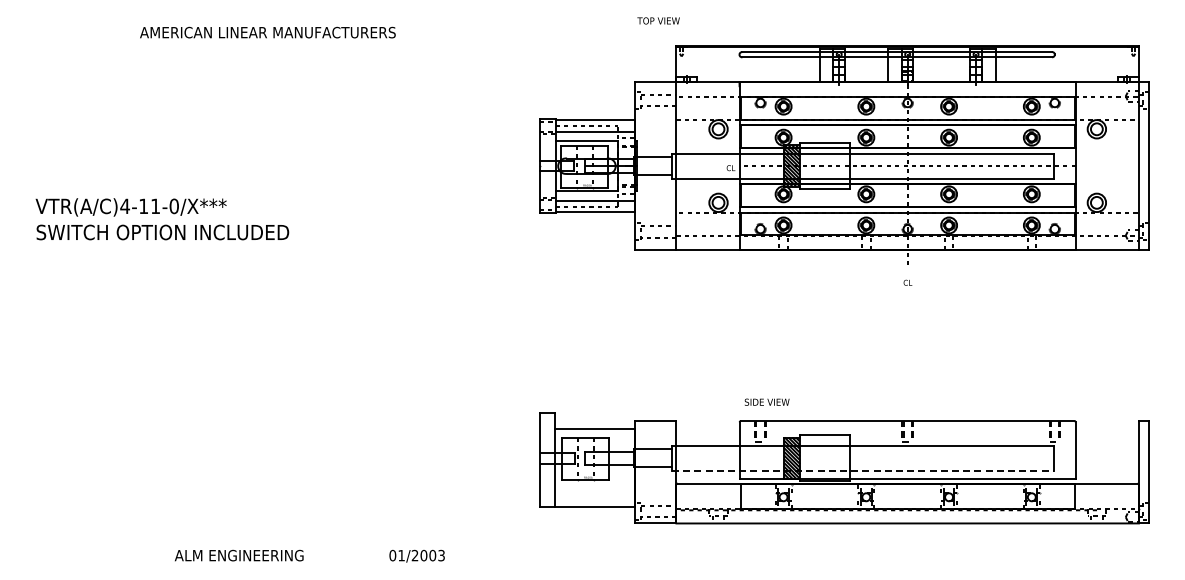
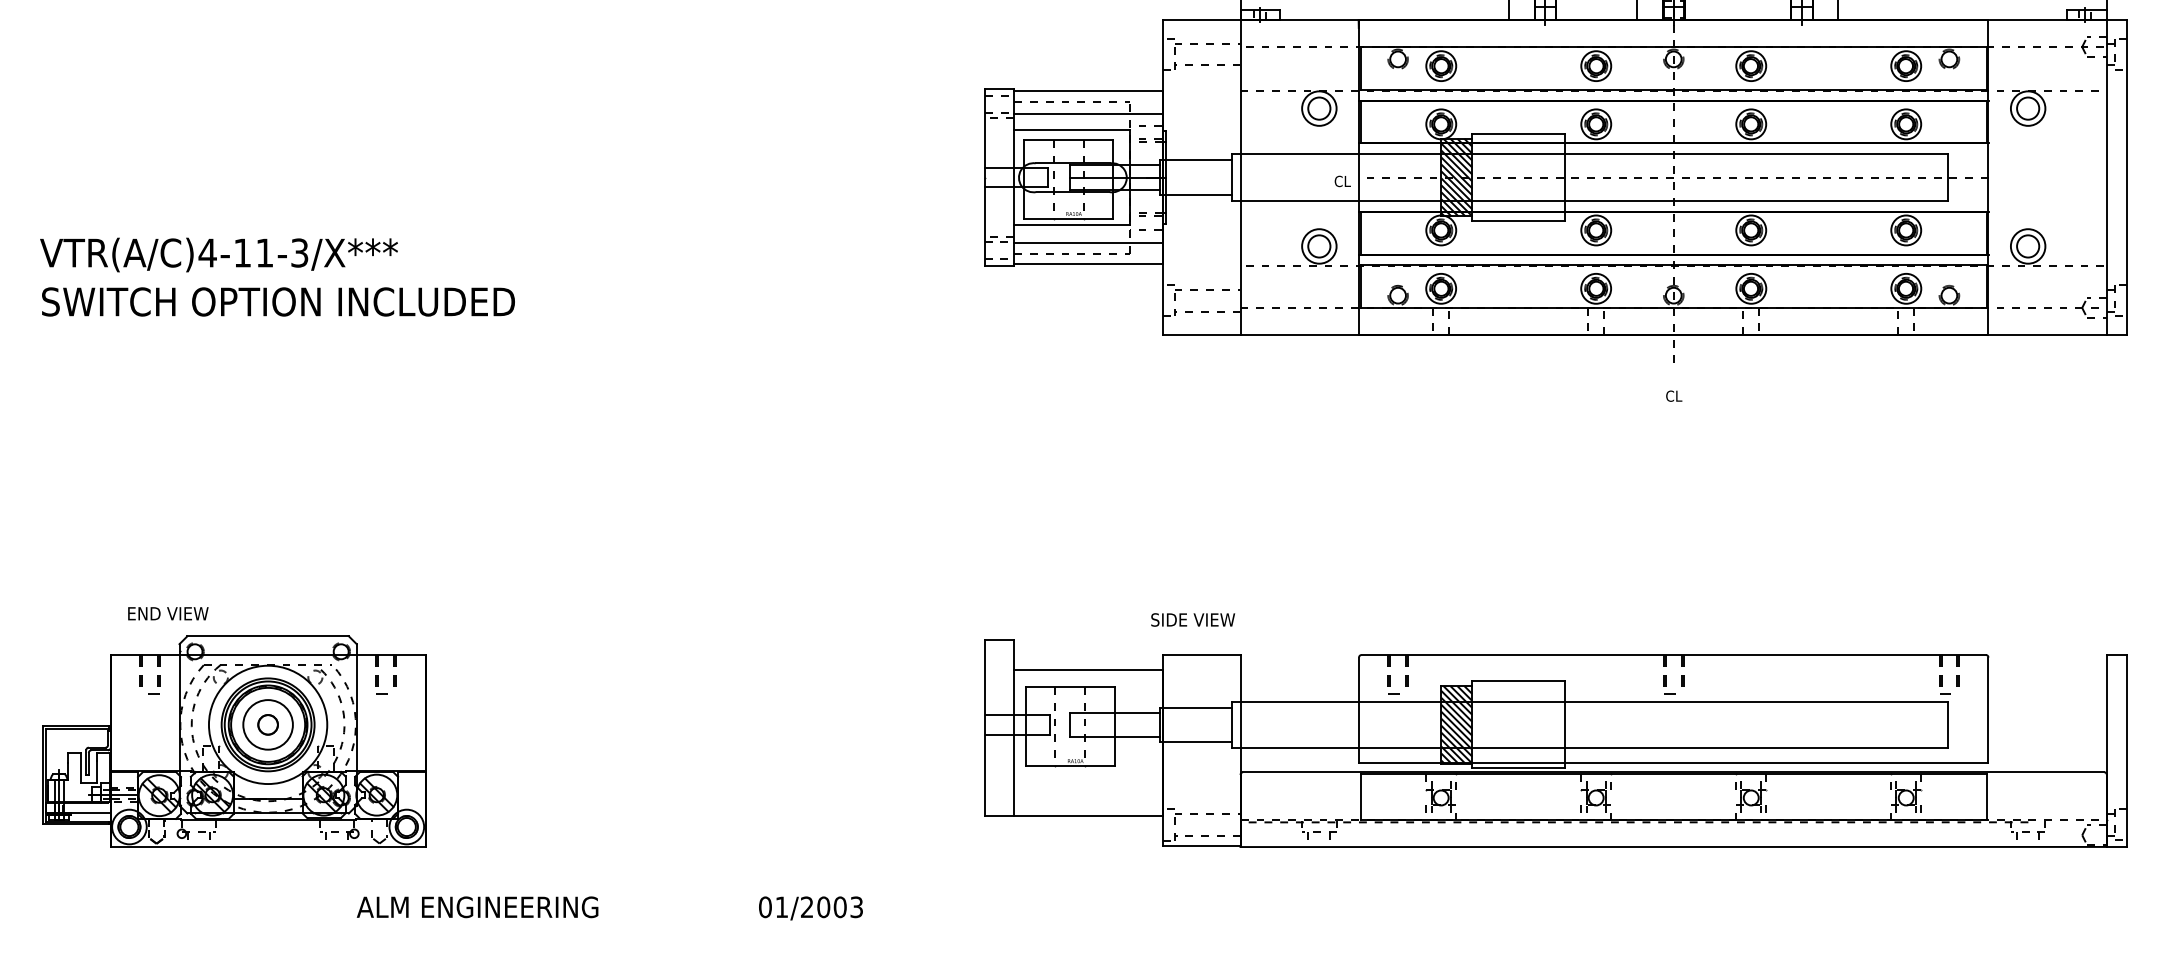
text: (173, 206) -> (298, 253), VTR(A/C)4-11-0/X*** -> VTR(A/C)4-11-3/X***
text: (766, 401) -> (1191, 618), moved
part: (138, 459) -> (232, 727), added
line: (862, 470) -> (1589, 747), dashed -> solid
text: (309, 555) -> (609, 907), moved

